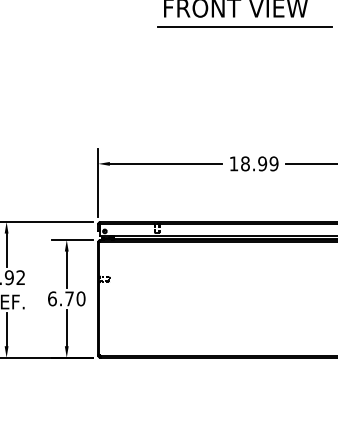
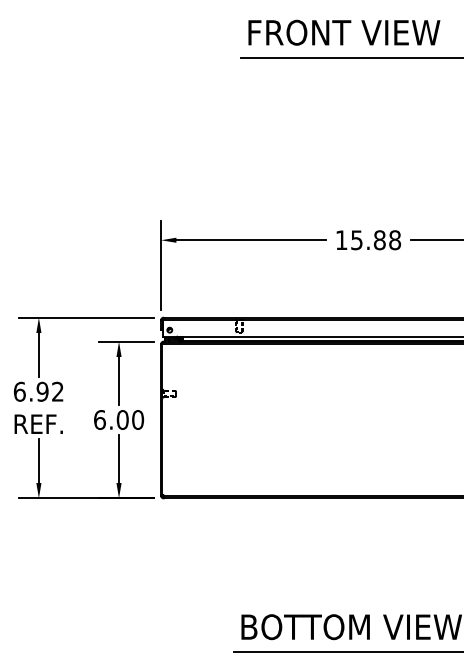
text: (260, 164) -> (376, 240), 18.99 -> 15.88
text: (69, 298) -> (122, 419), 6.70 -> 6.00

